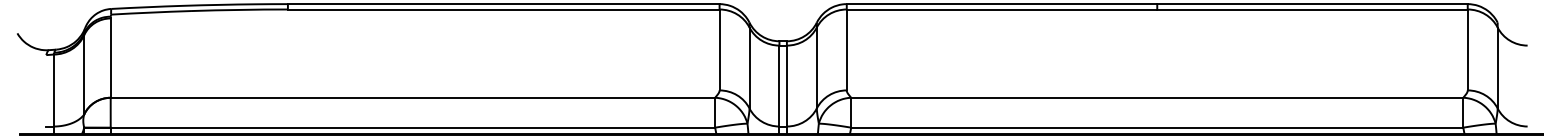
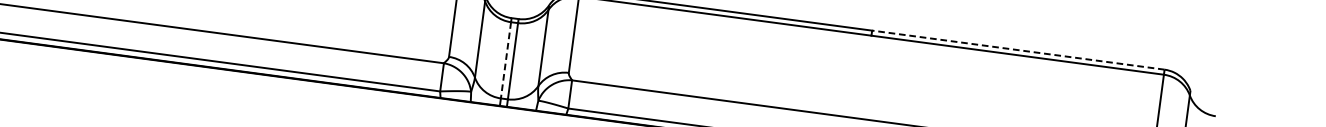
line: (1311, 4) -> (1017, 50), solid -> dashed
line: (779, 86) -> (505, 60), solid -> dashed

